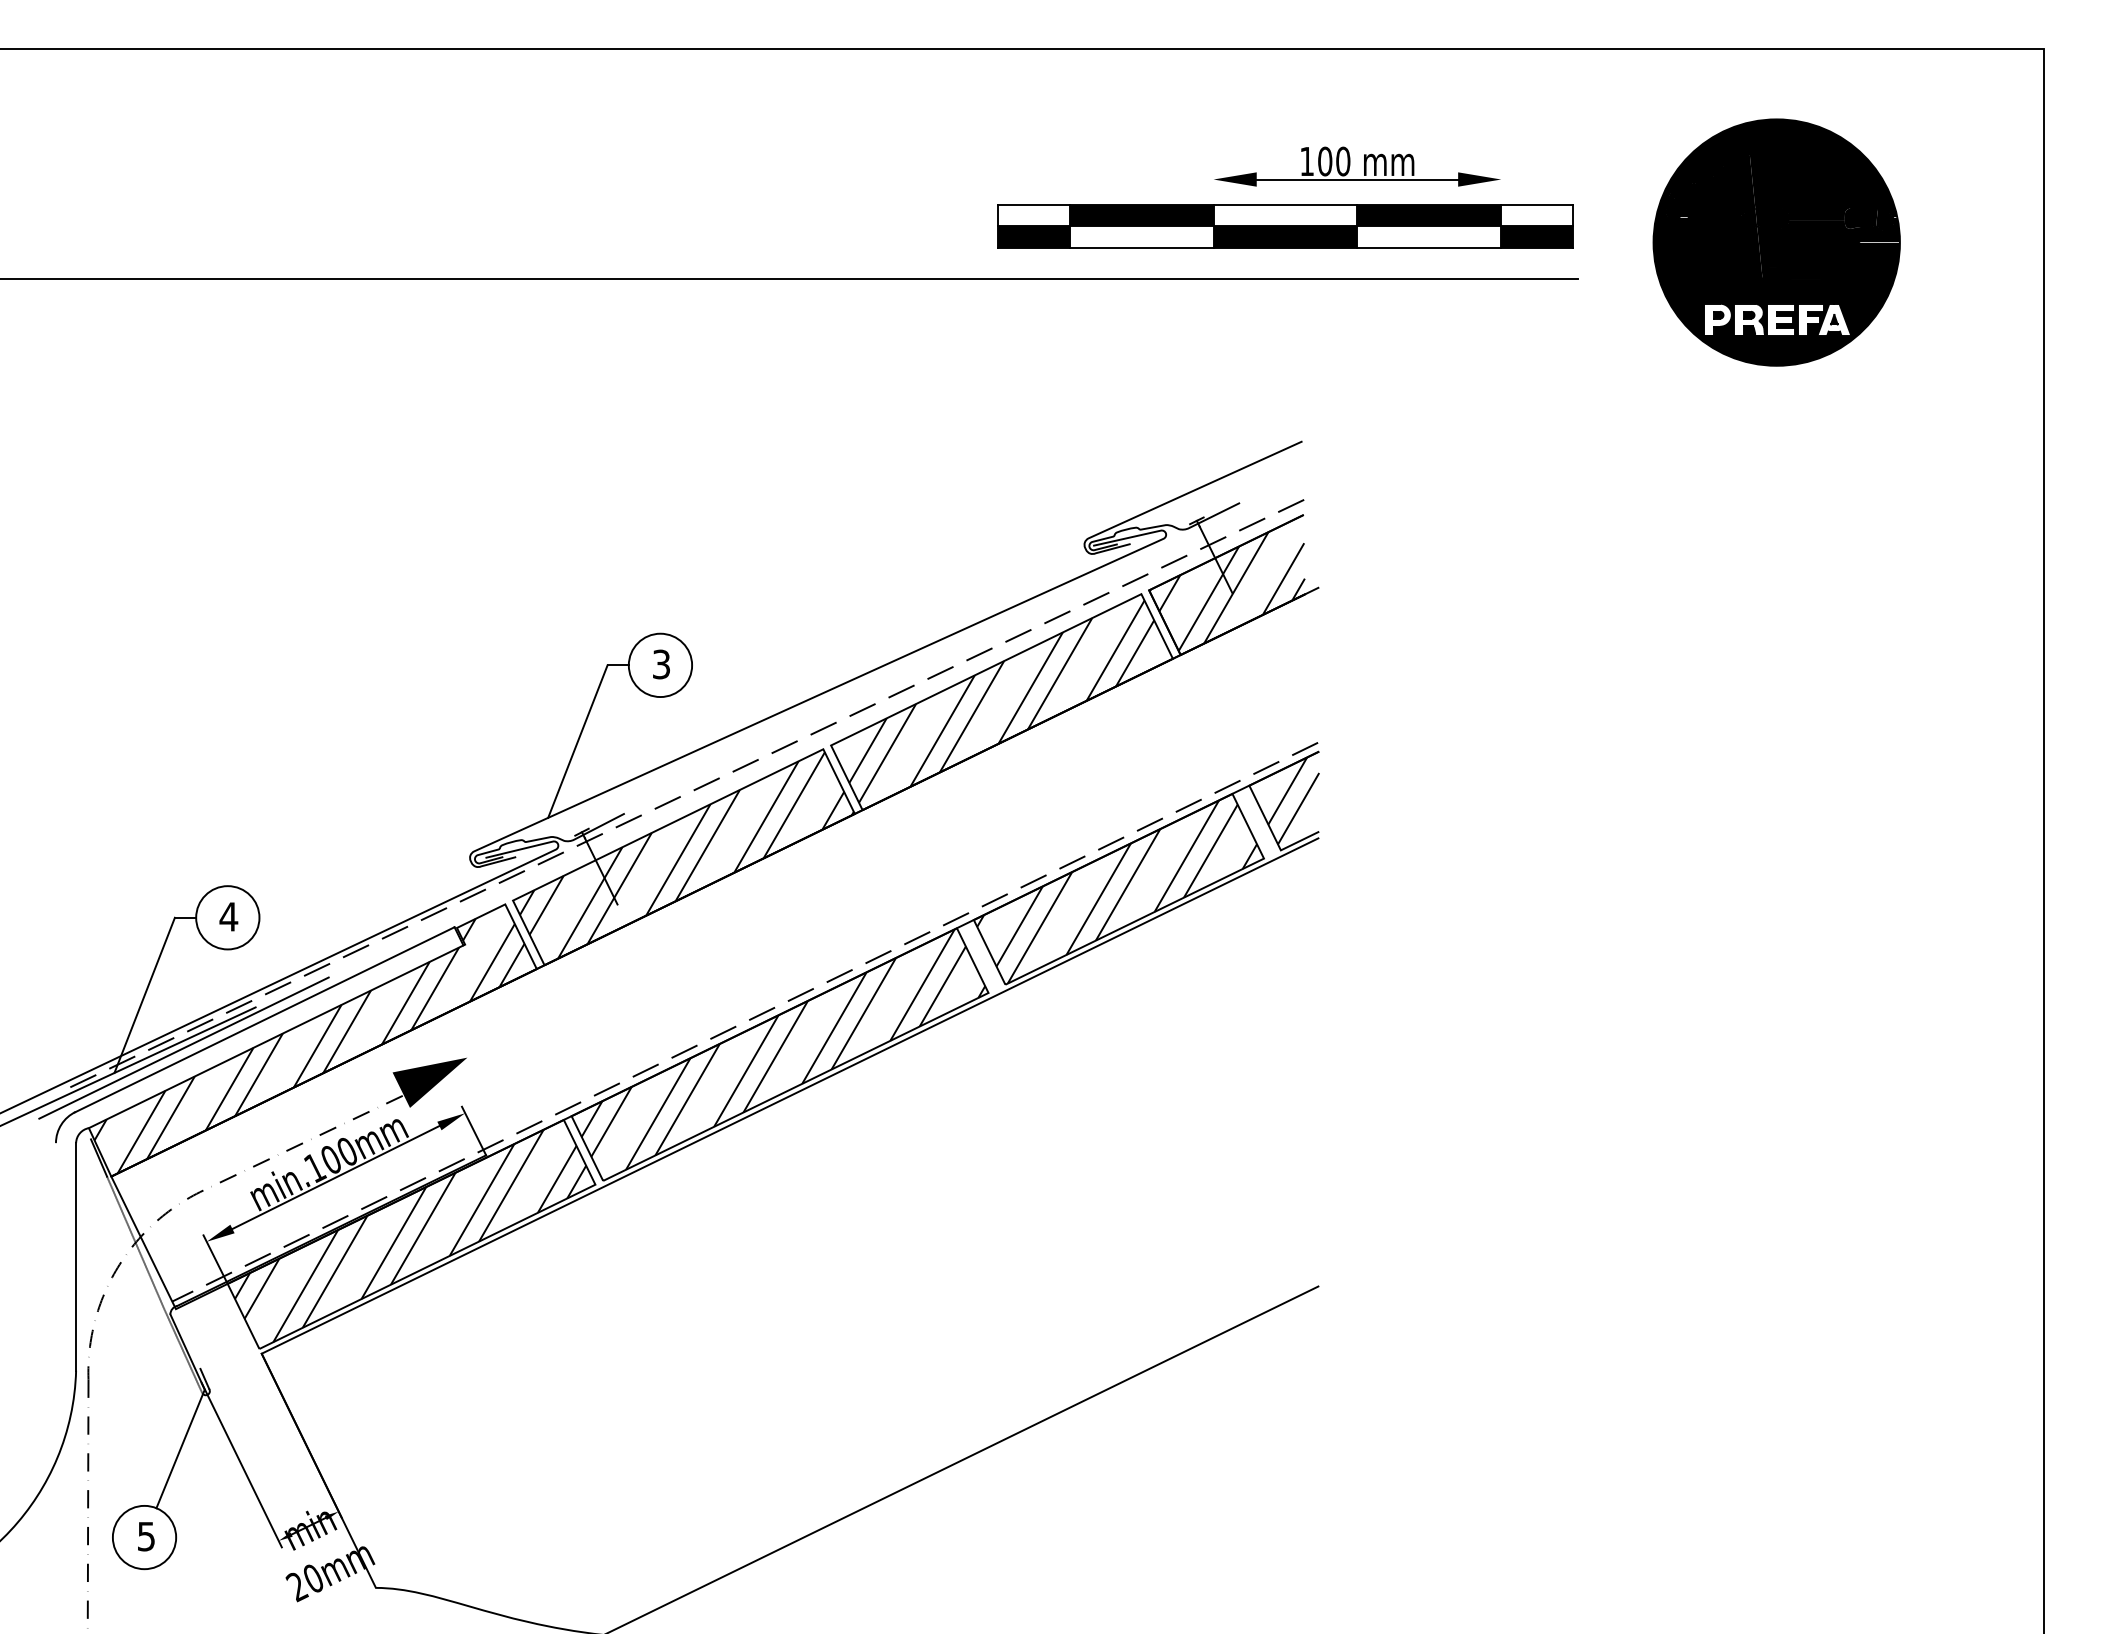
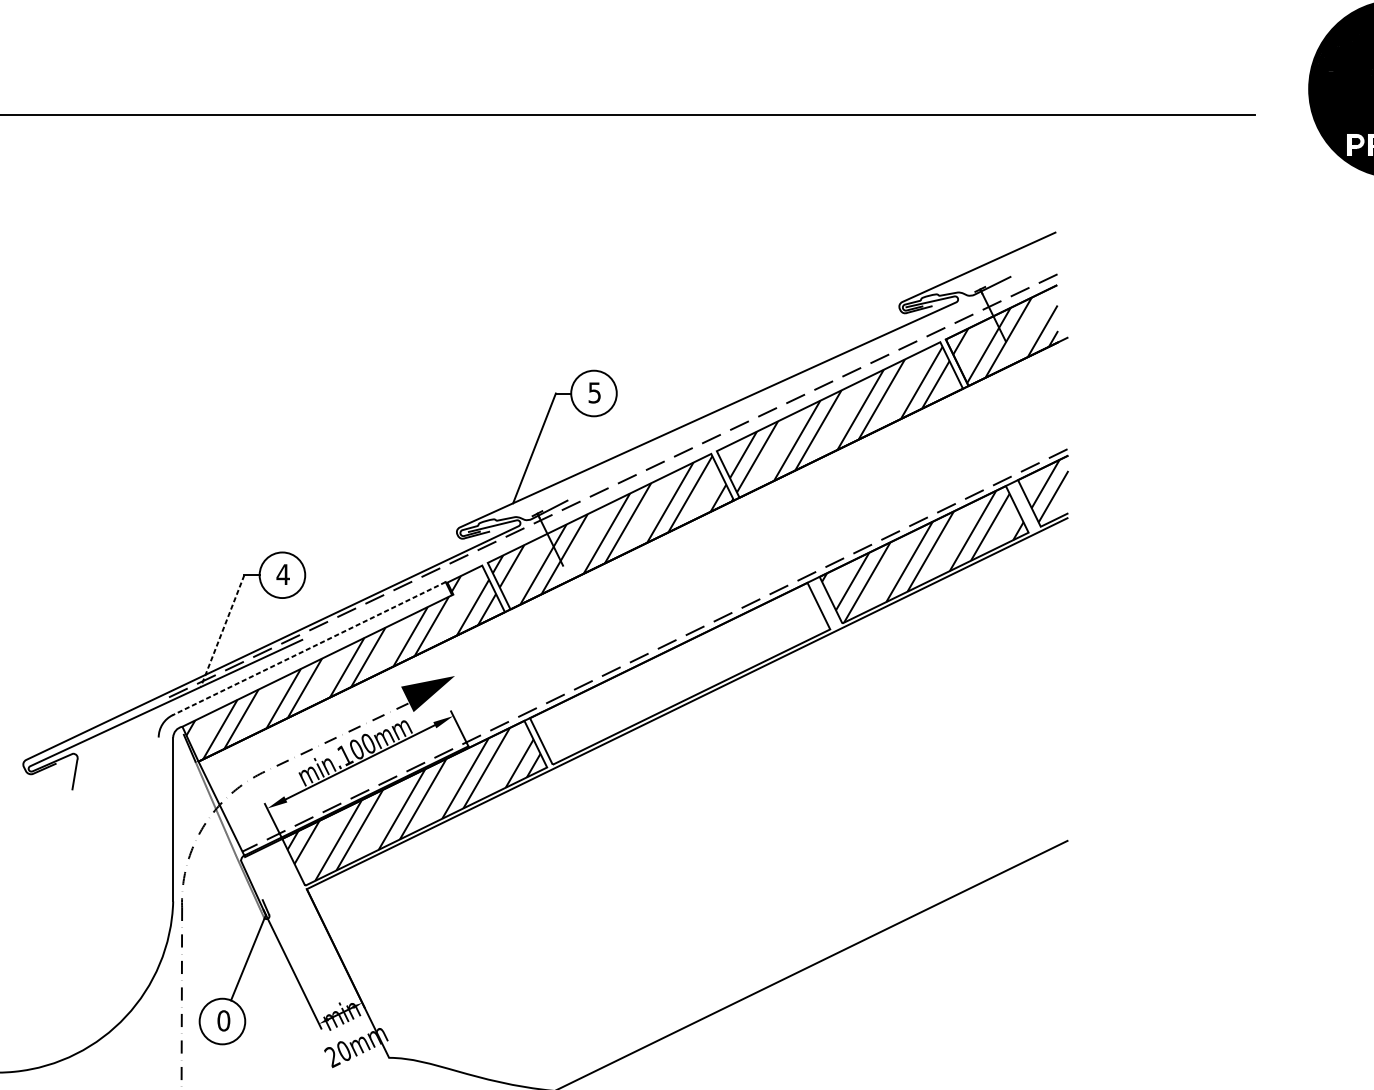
part: (1285, 204) -> (1044, 61), removed
text: (661, 663) -> (594, 392), 3 -> 5
line: (144, 995) -> (222, 631), solid -> dashed
line: (264, 1020) -> (308, 649), solid -> dashed
line: (183, 1047) -> (250, 668), removed
hatch: (783, 1049) -> (682, 670), removed
text: (146, 1536) -> (223, 1020), 5 -> 0

